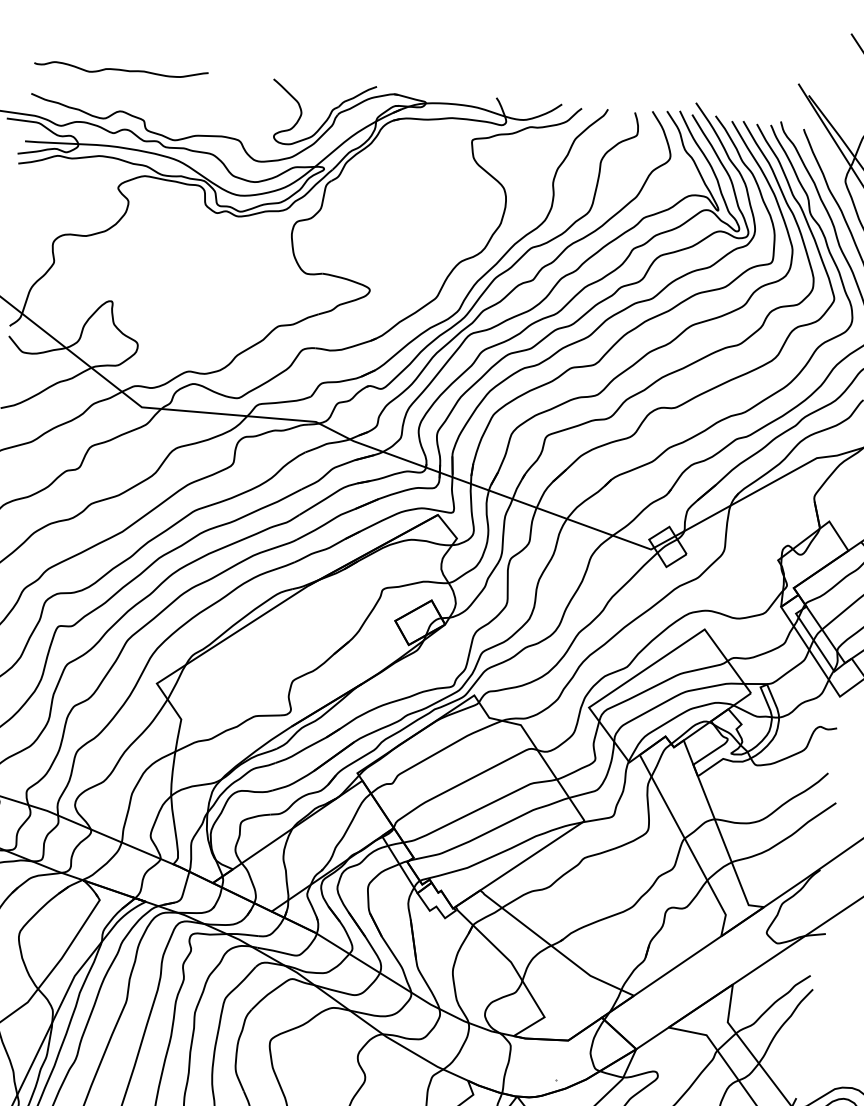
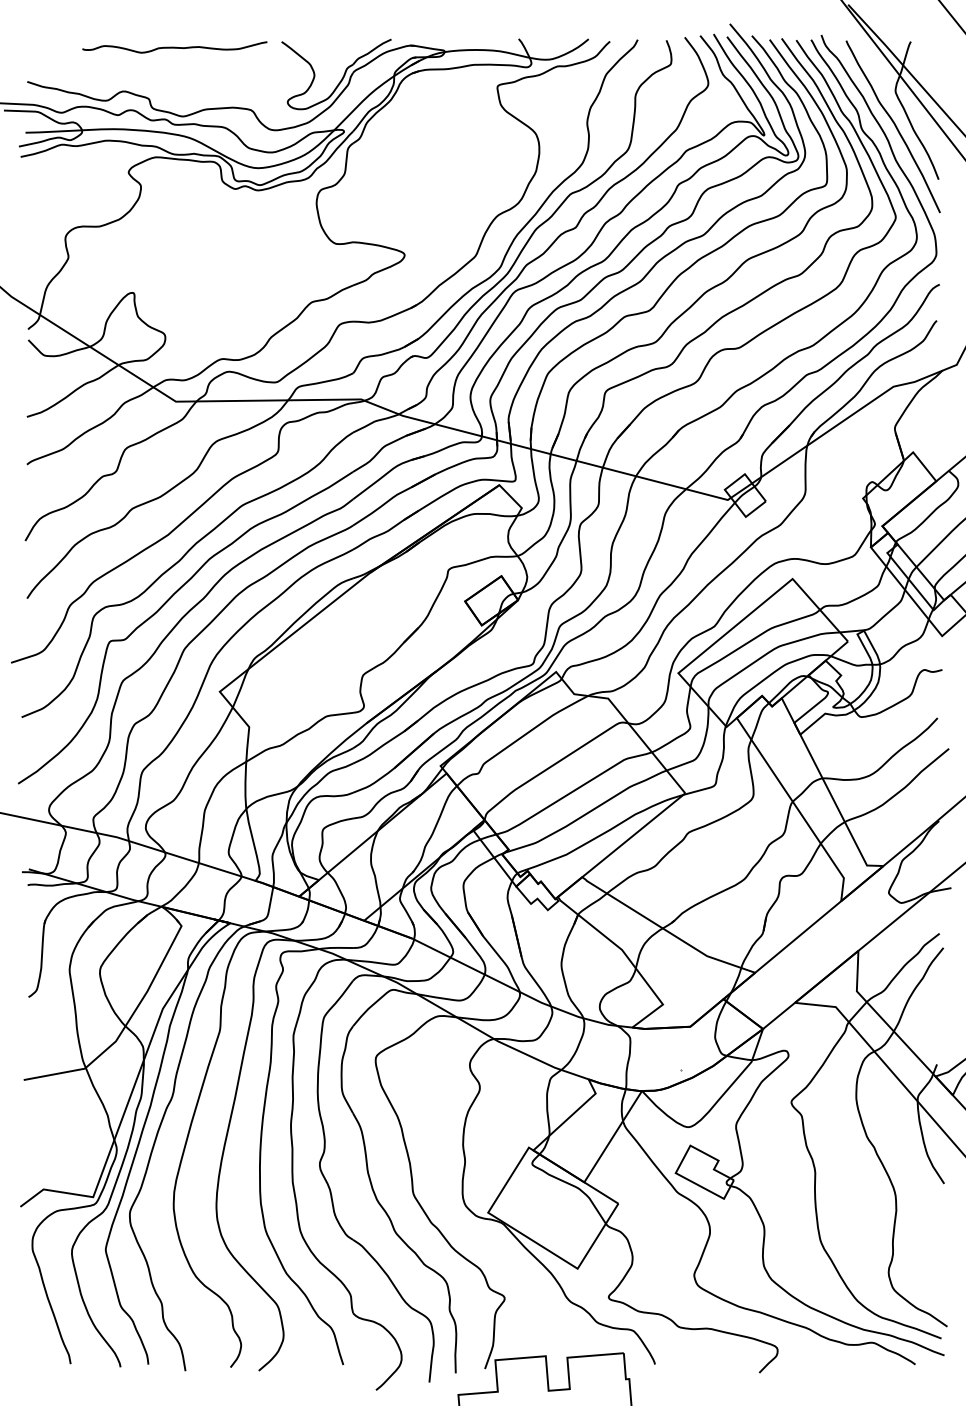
curve: (120, 69) -> (174, 47), moved

